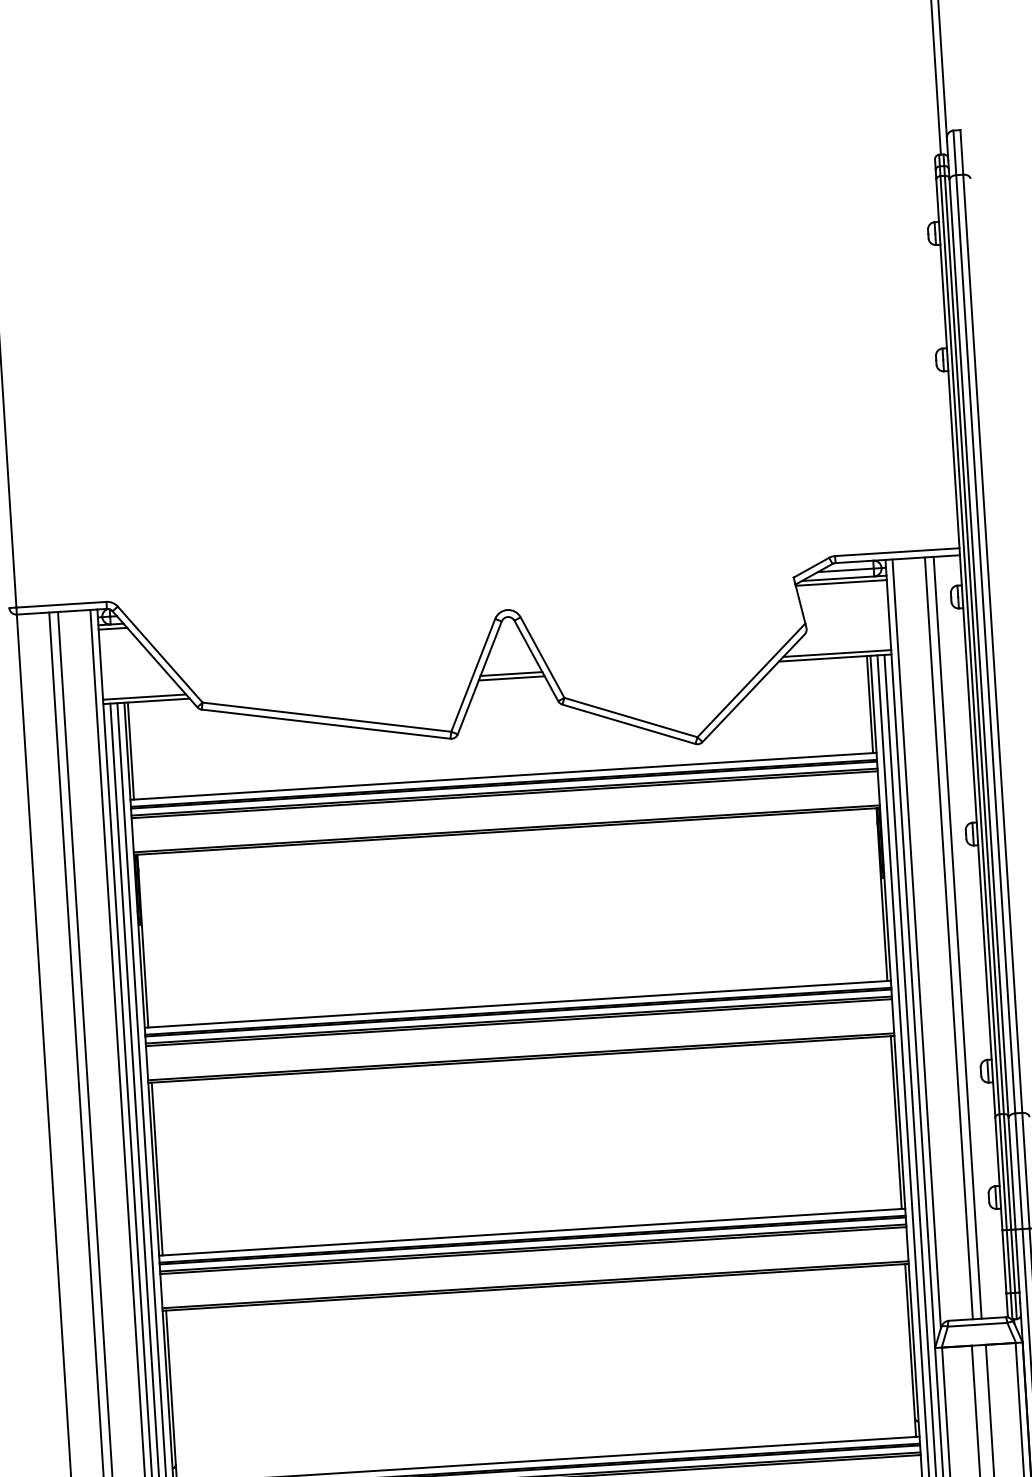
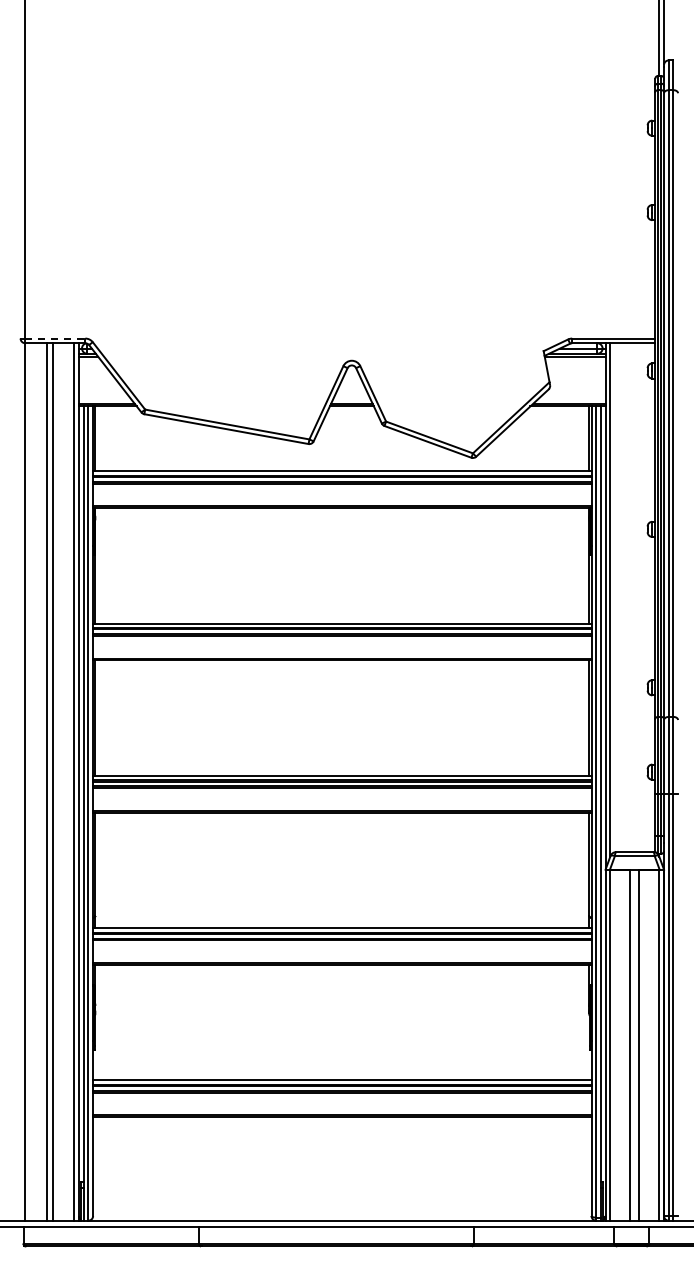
line: (61, 604) -> (55, 338), solid -> dashed
line: (957, 937) -> (637, 597), removed
line: (948, 938) -> (631, 597), removed

